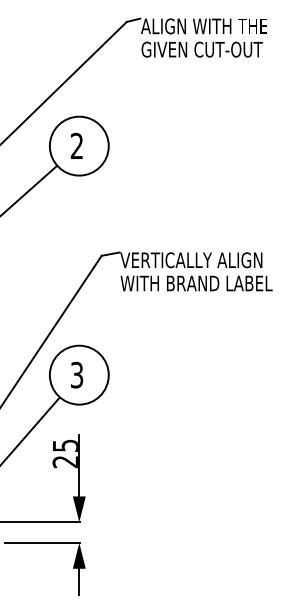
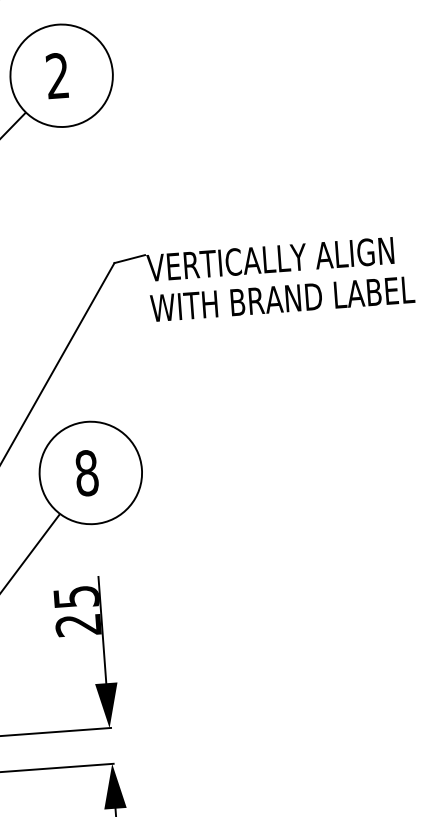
text: (76, 374) -> (85, 472), 3 -> 8

